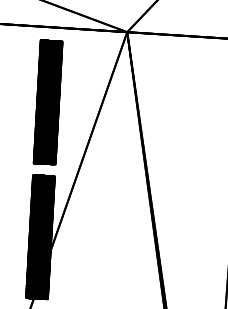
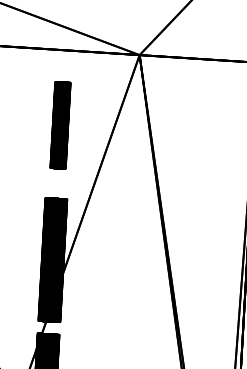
part: (48, 102) -> (60, 125), size x0.7

